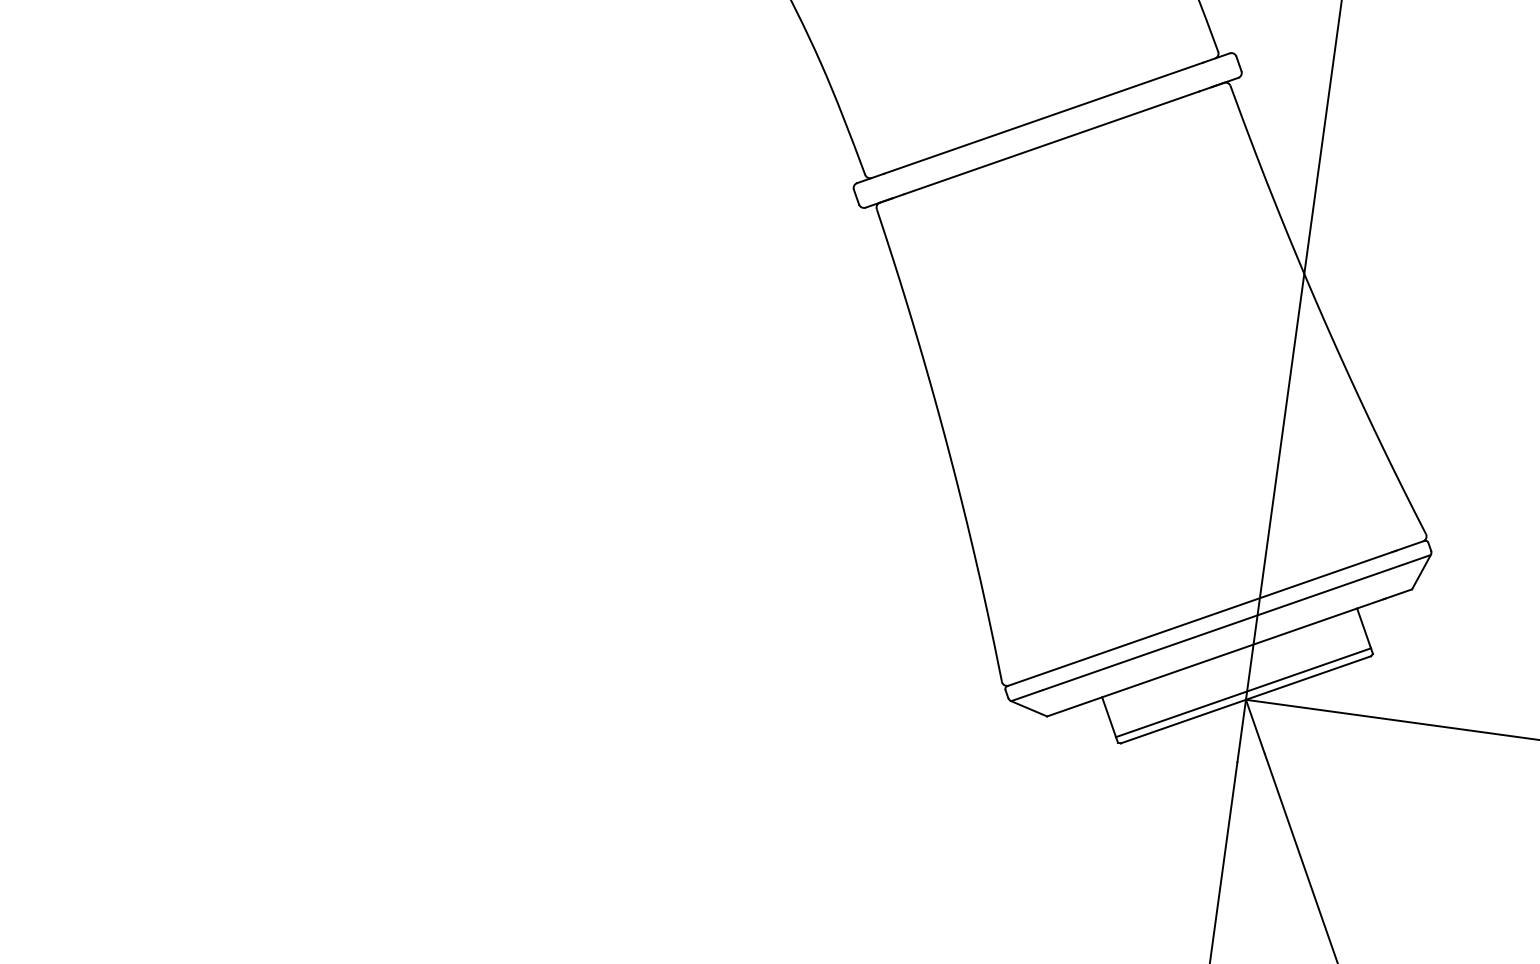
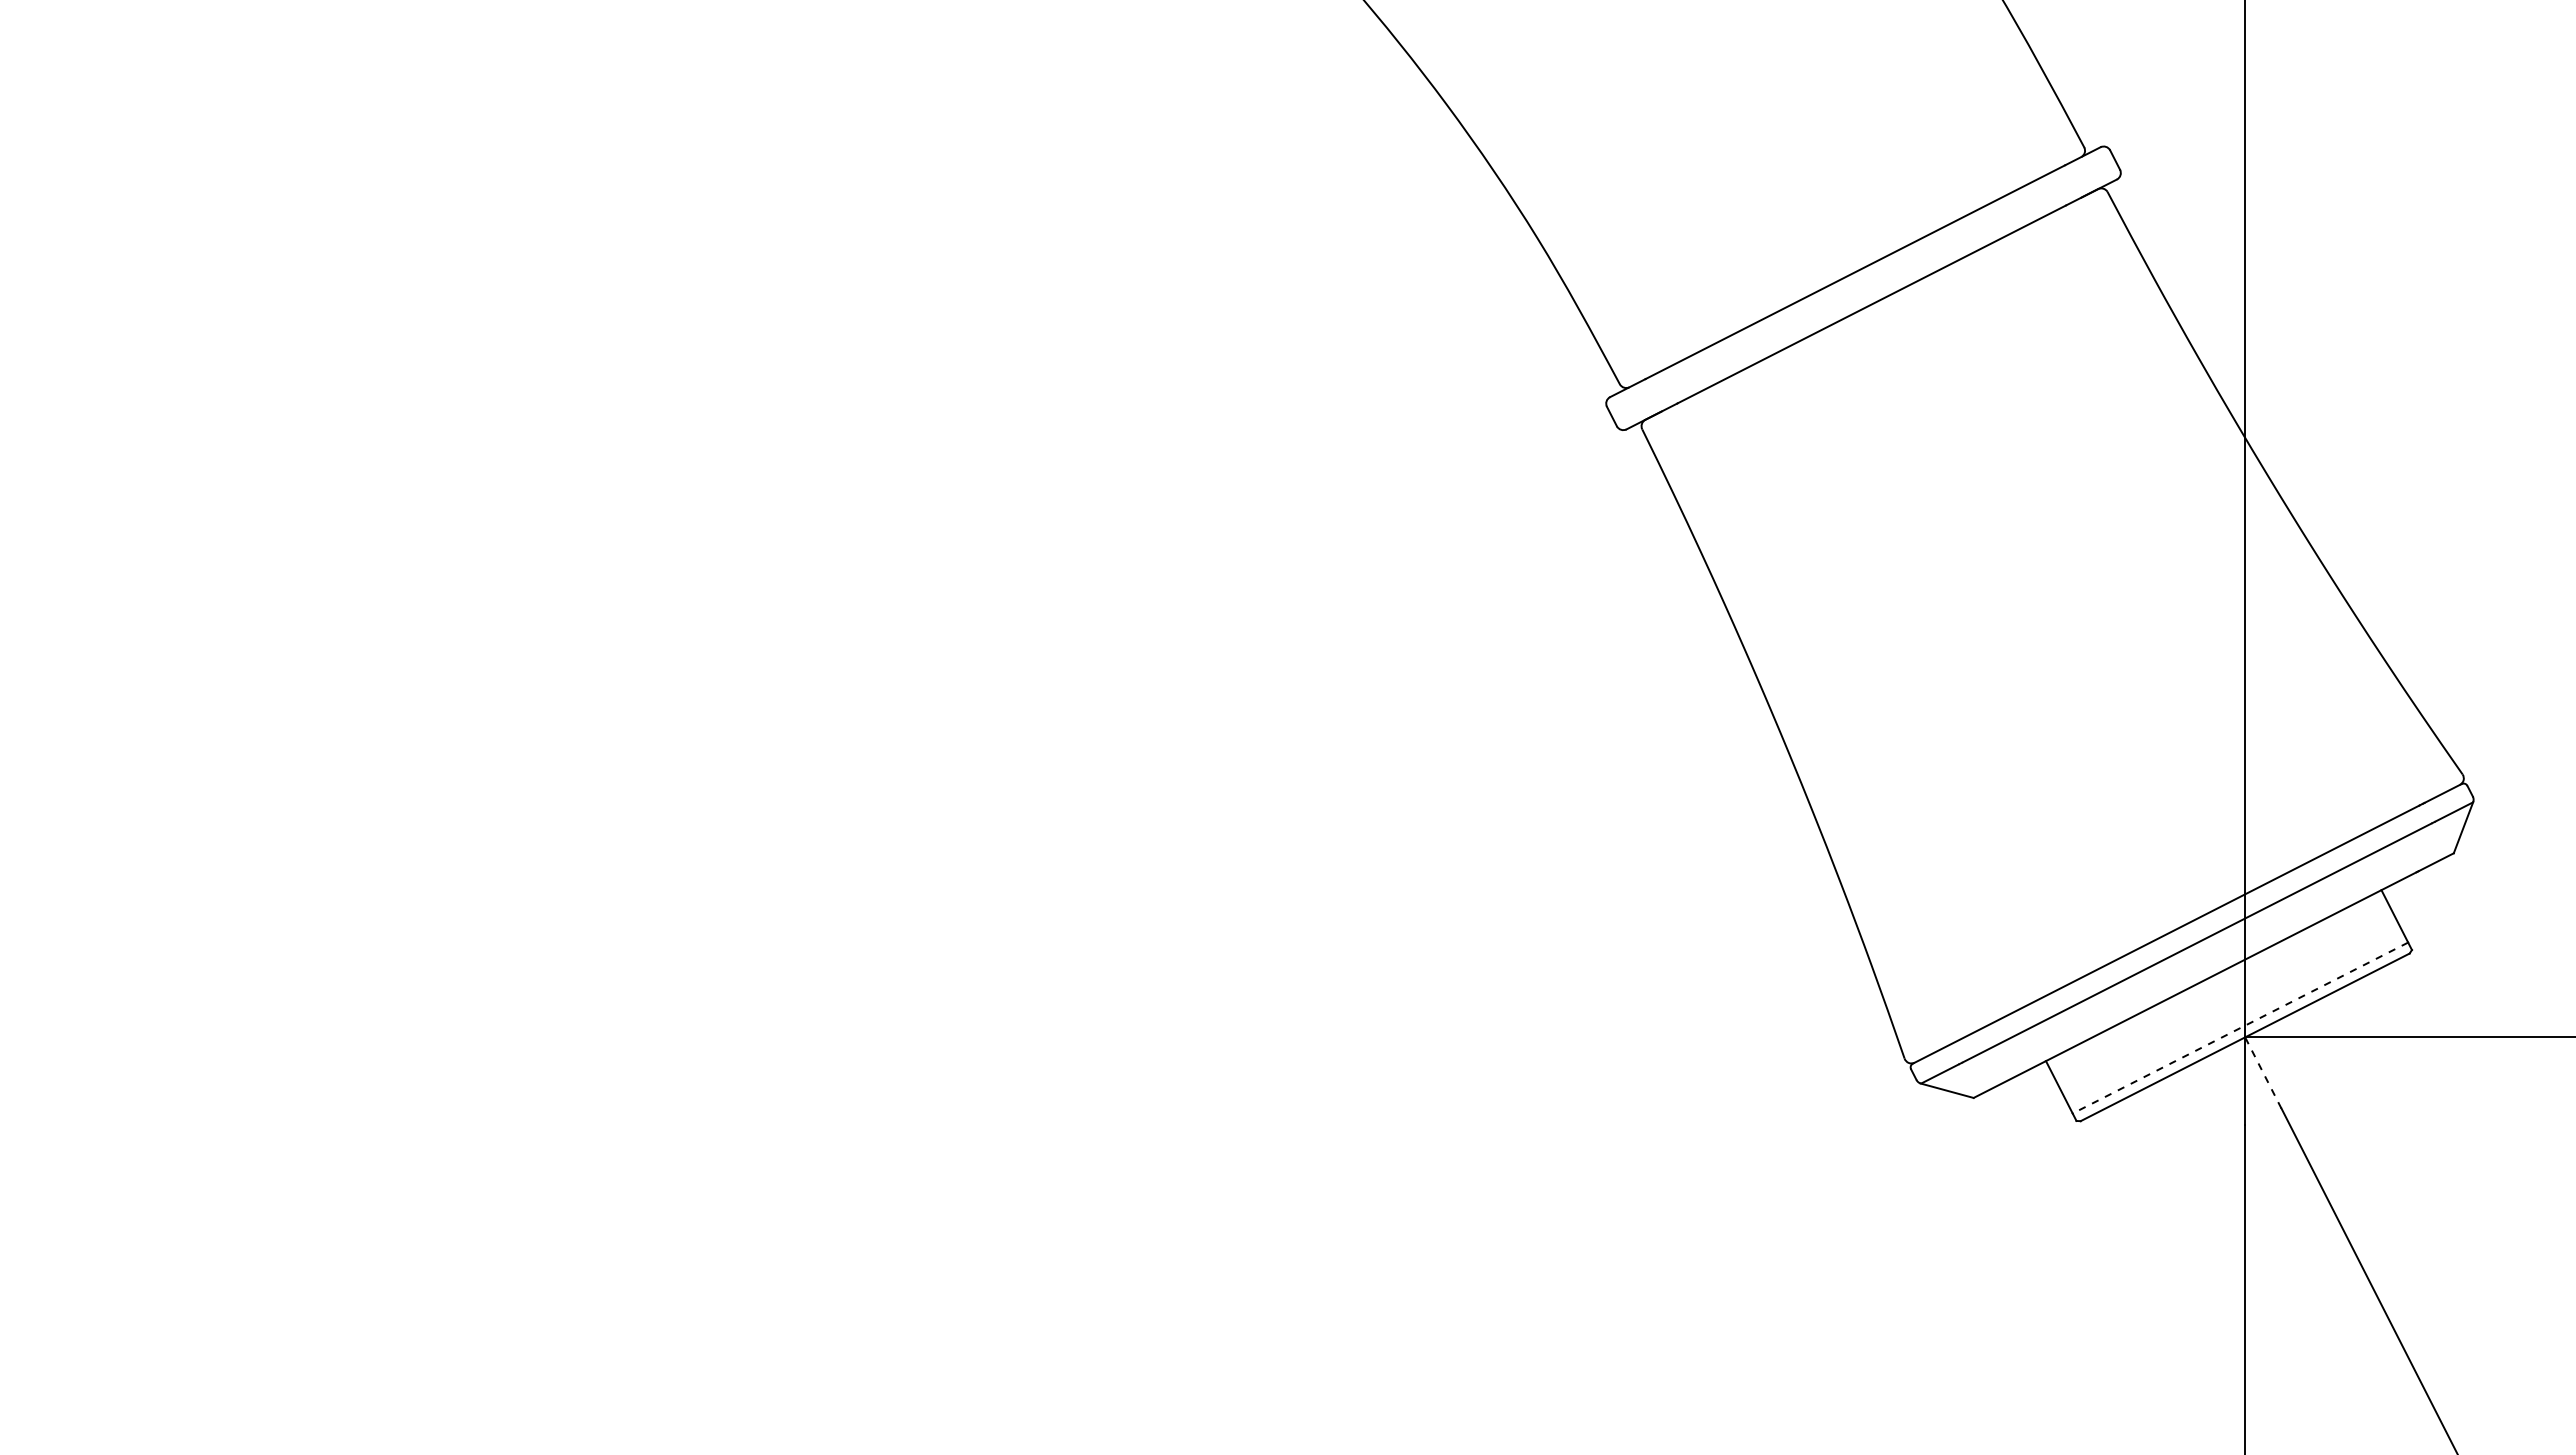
line: (1242, 692) -> (2239, 1028), solid -> dashed
line: (1255, 726) -> (2263, 1072), solid -> dashed

